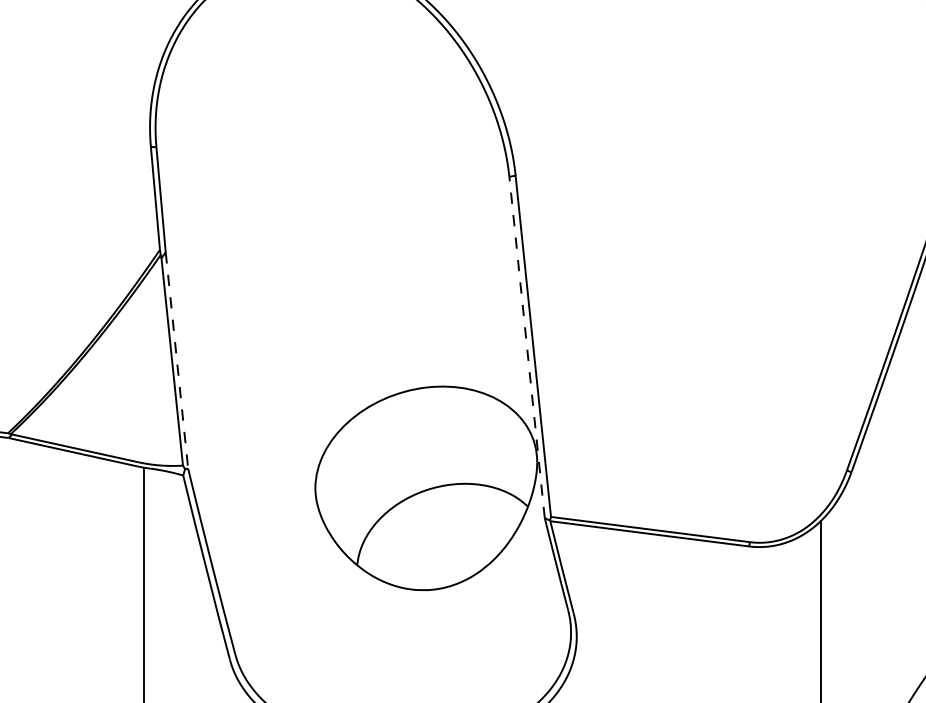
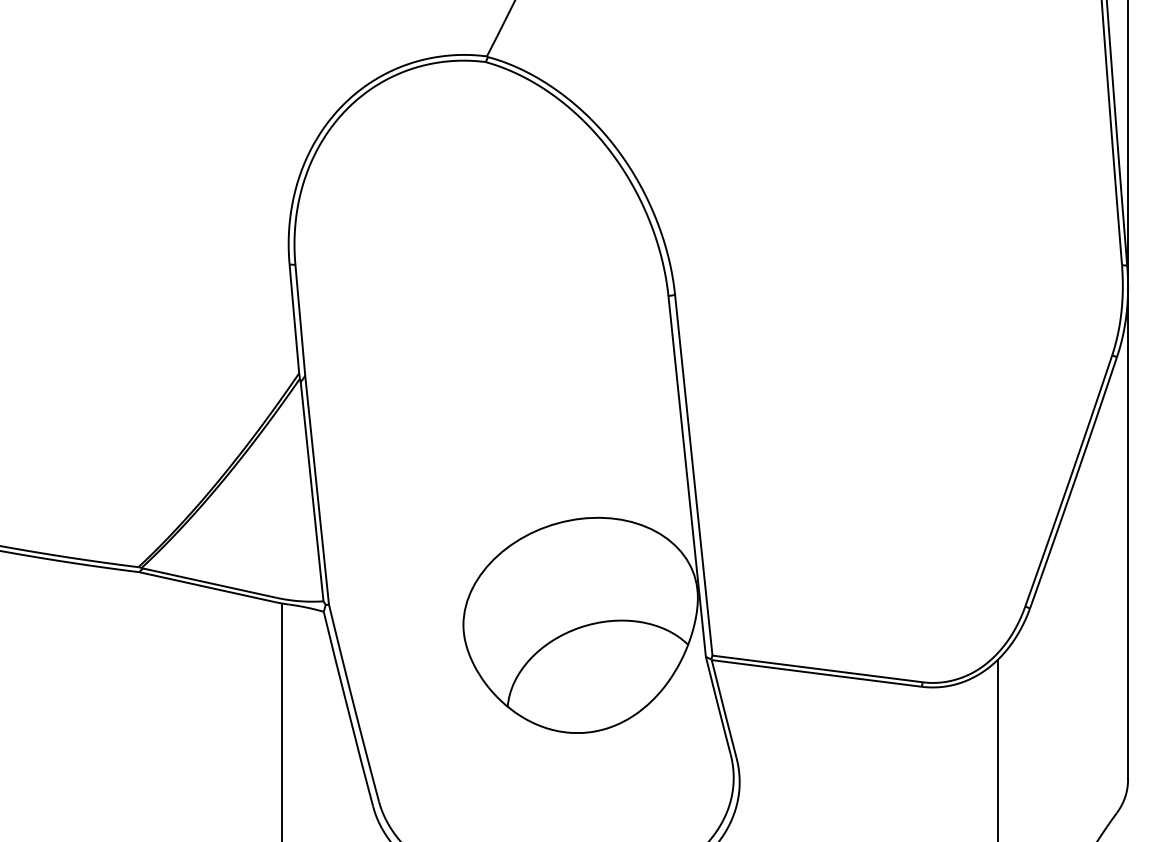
line: (527, 346) -> (687, 475), dashed -> solid
line: (177, 360) -> (317, 490), dashed -> solid

